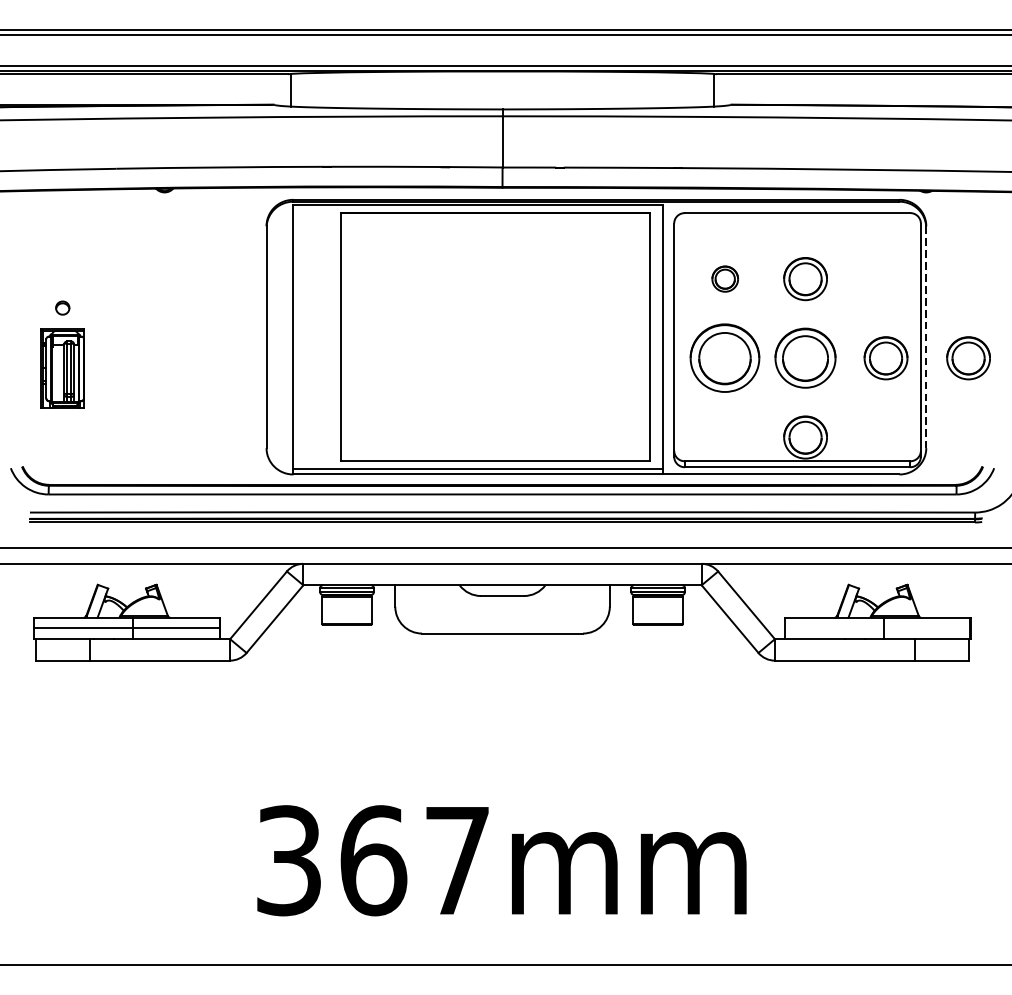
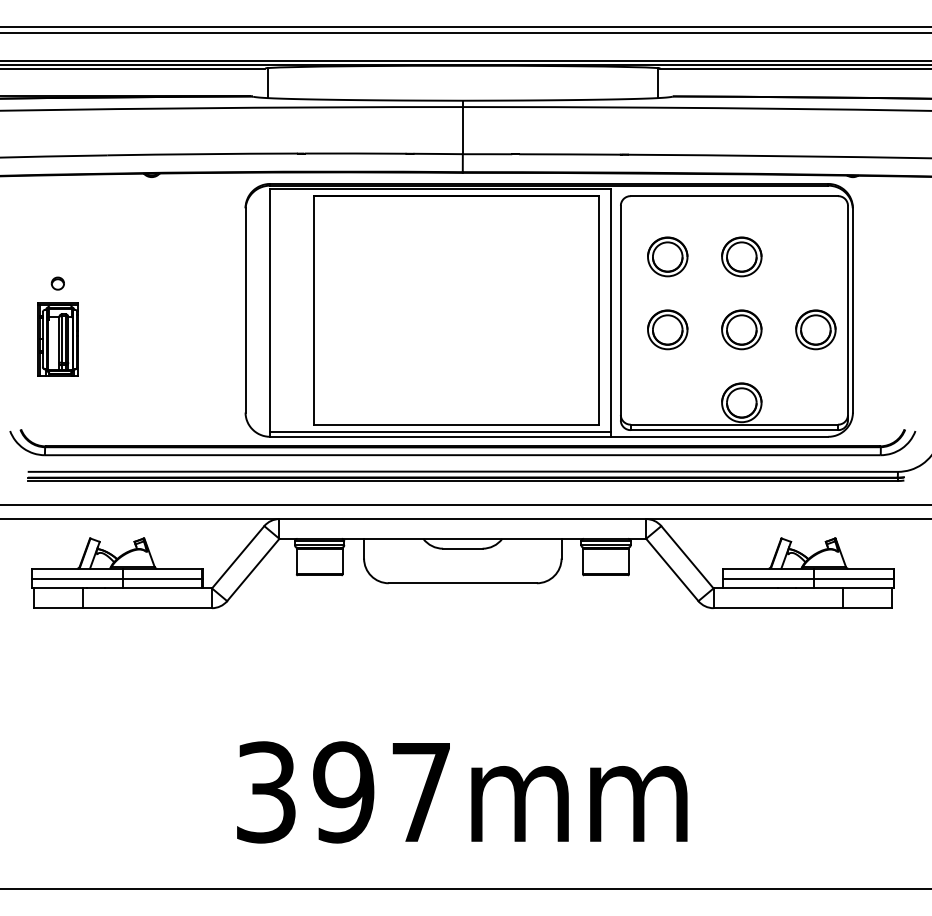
part: (724, 278) -> (667, 256), size x1.67
line: (925, 337) -> (852, 310), dashed -> solid
part: (724, 357) -> (667, 329), size x0.62
part: (805, 357) -> (741, 329), size x0.71
part: (968, 357) -> (891, 329), removed
line: (878, 628) -> (808, 578), added
text: (374, 860) -> (344, 792), 367mm -> 397mm

